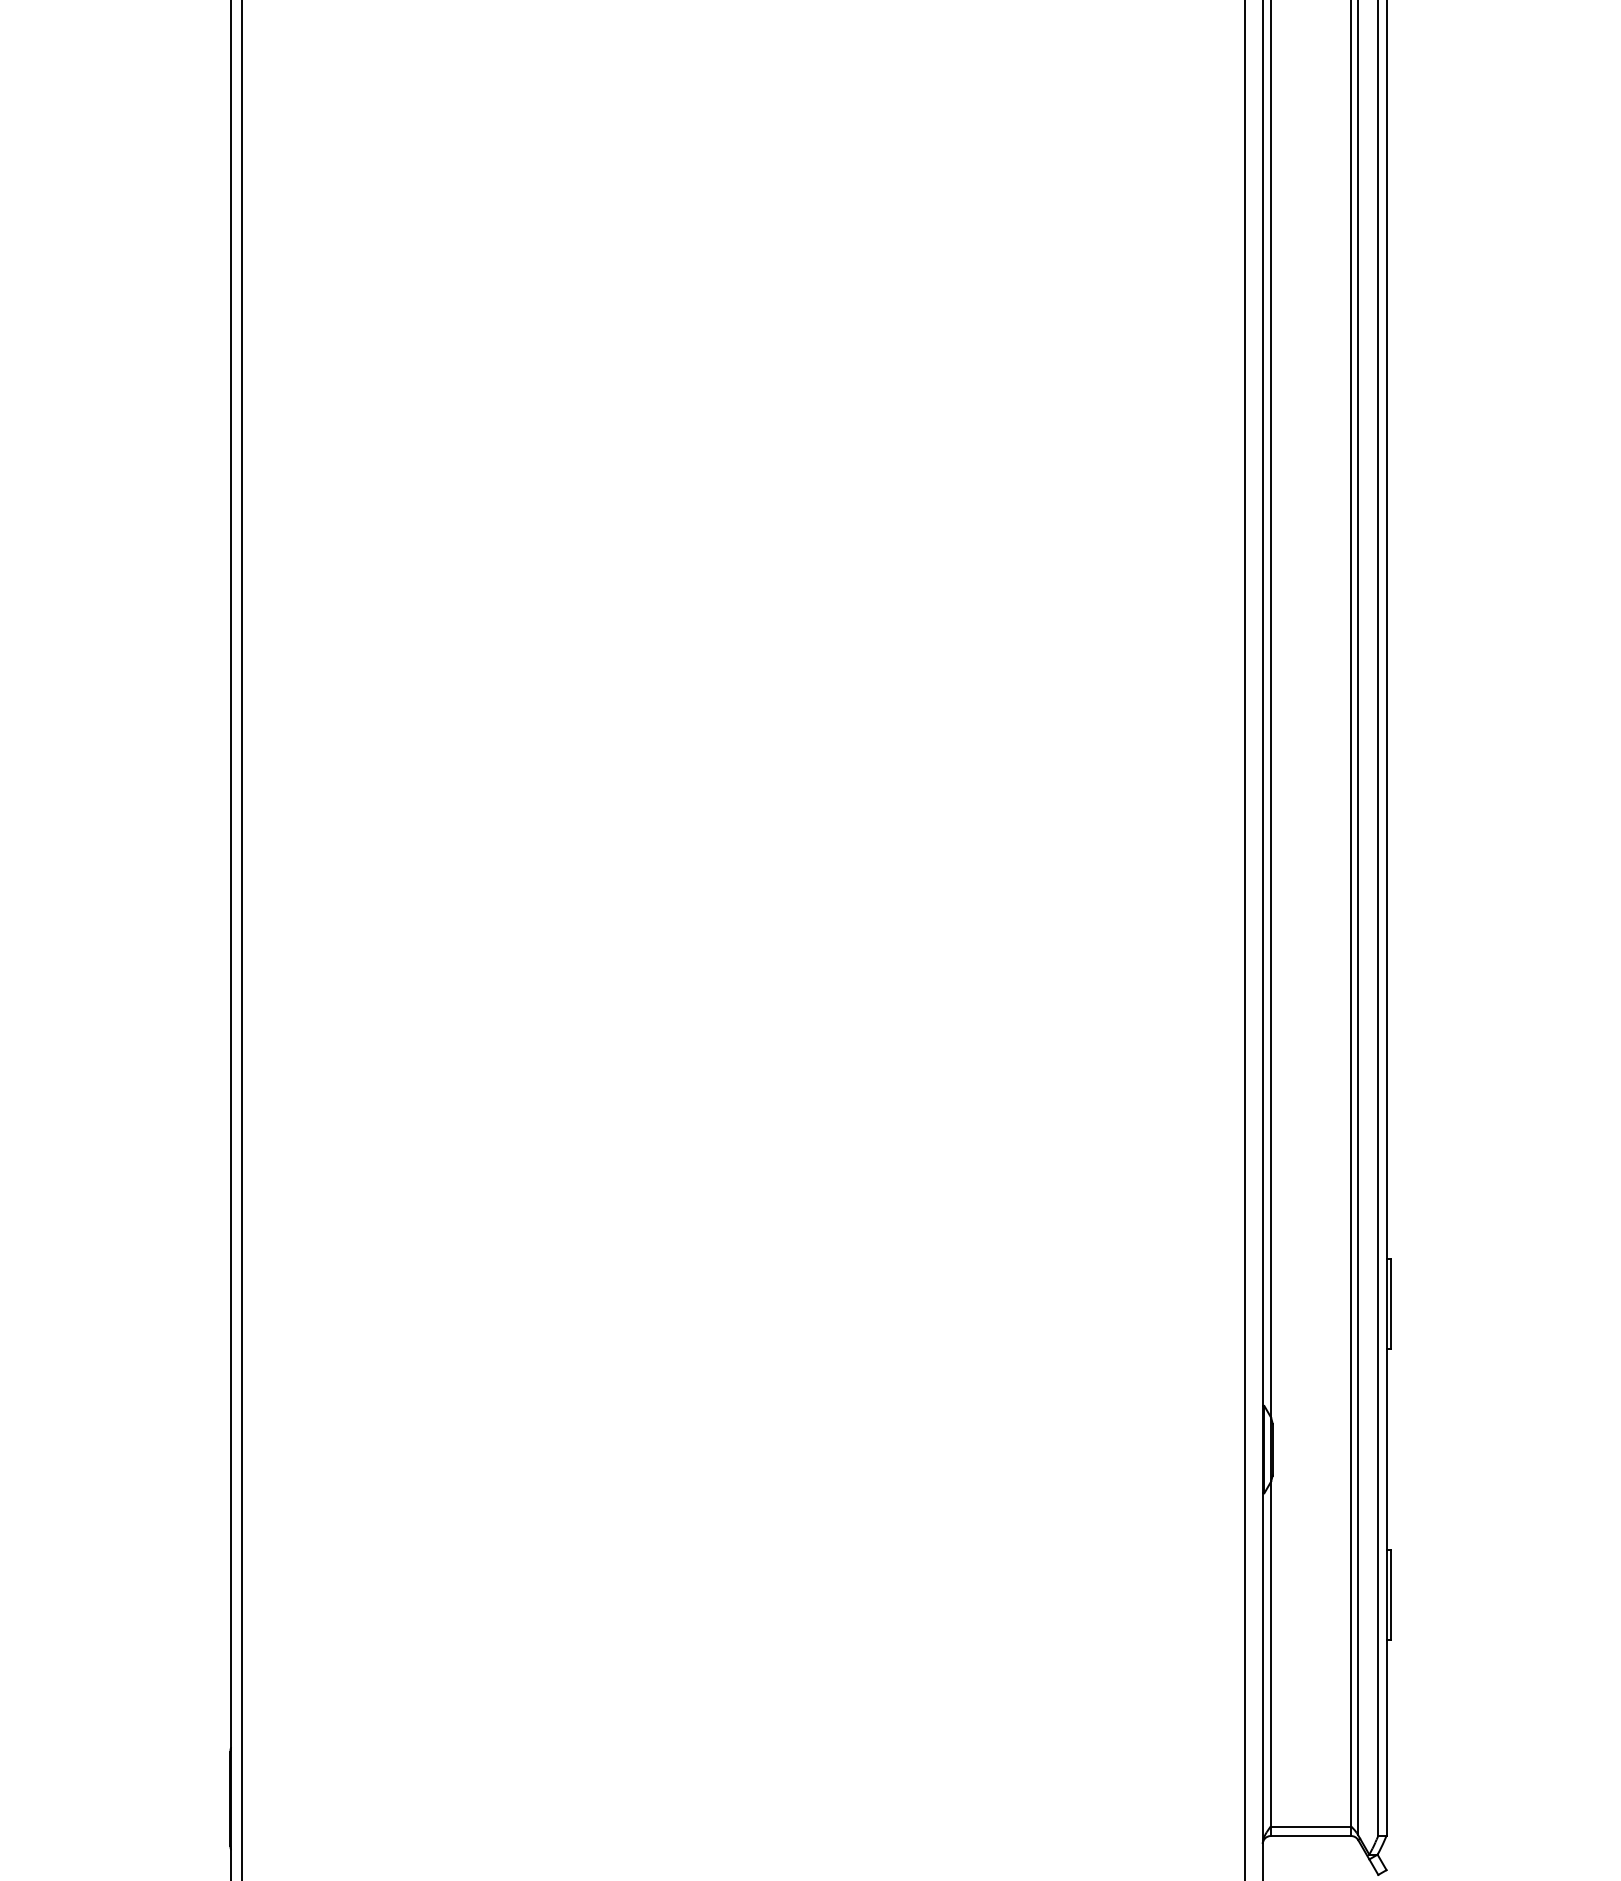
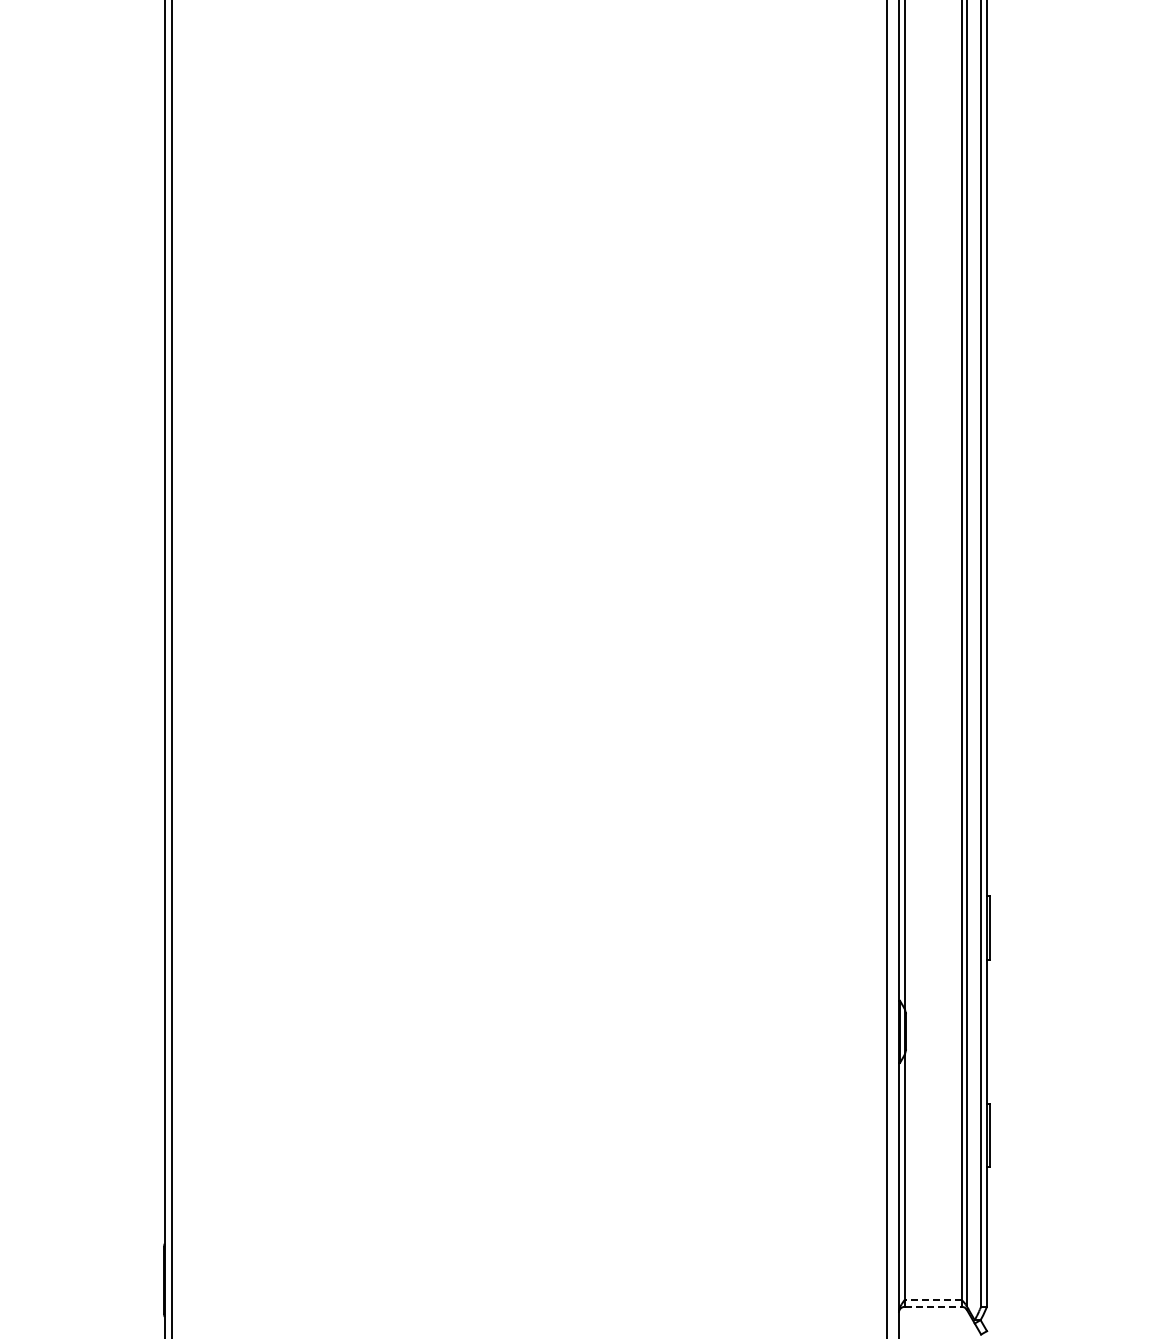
line: (1311, 1827) -> (933, 1300), solid -> dashed
line: (1311, 1835) -> (933, 1306), solid -> dashed

